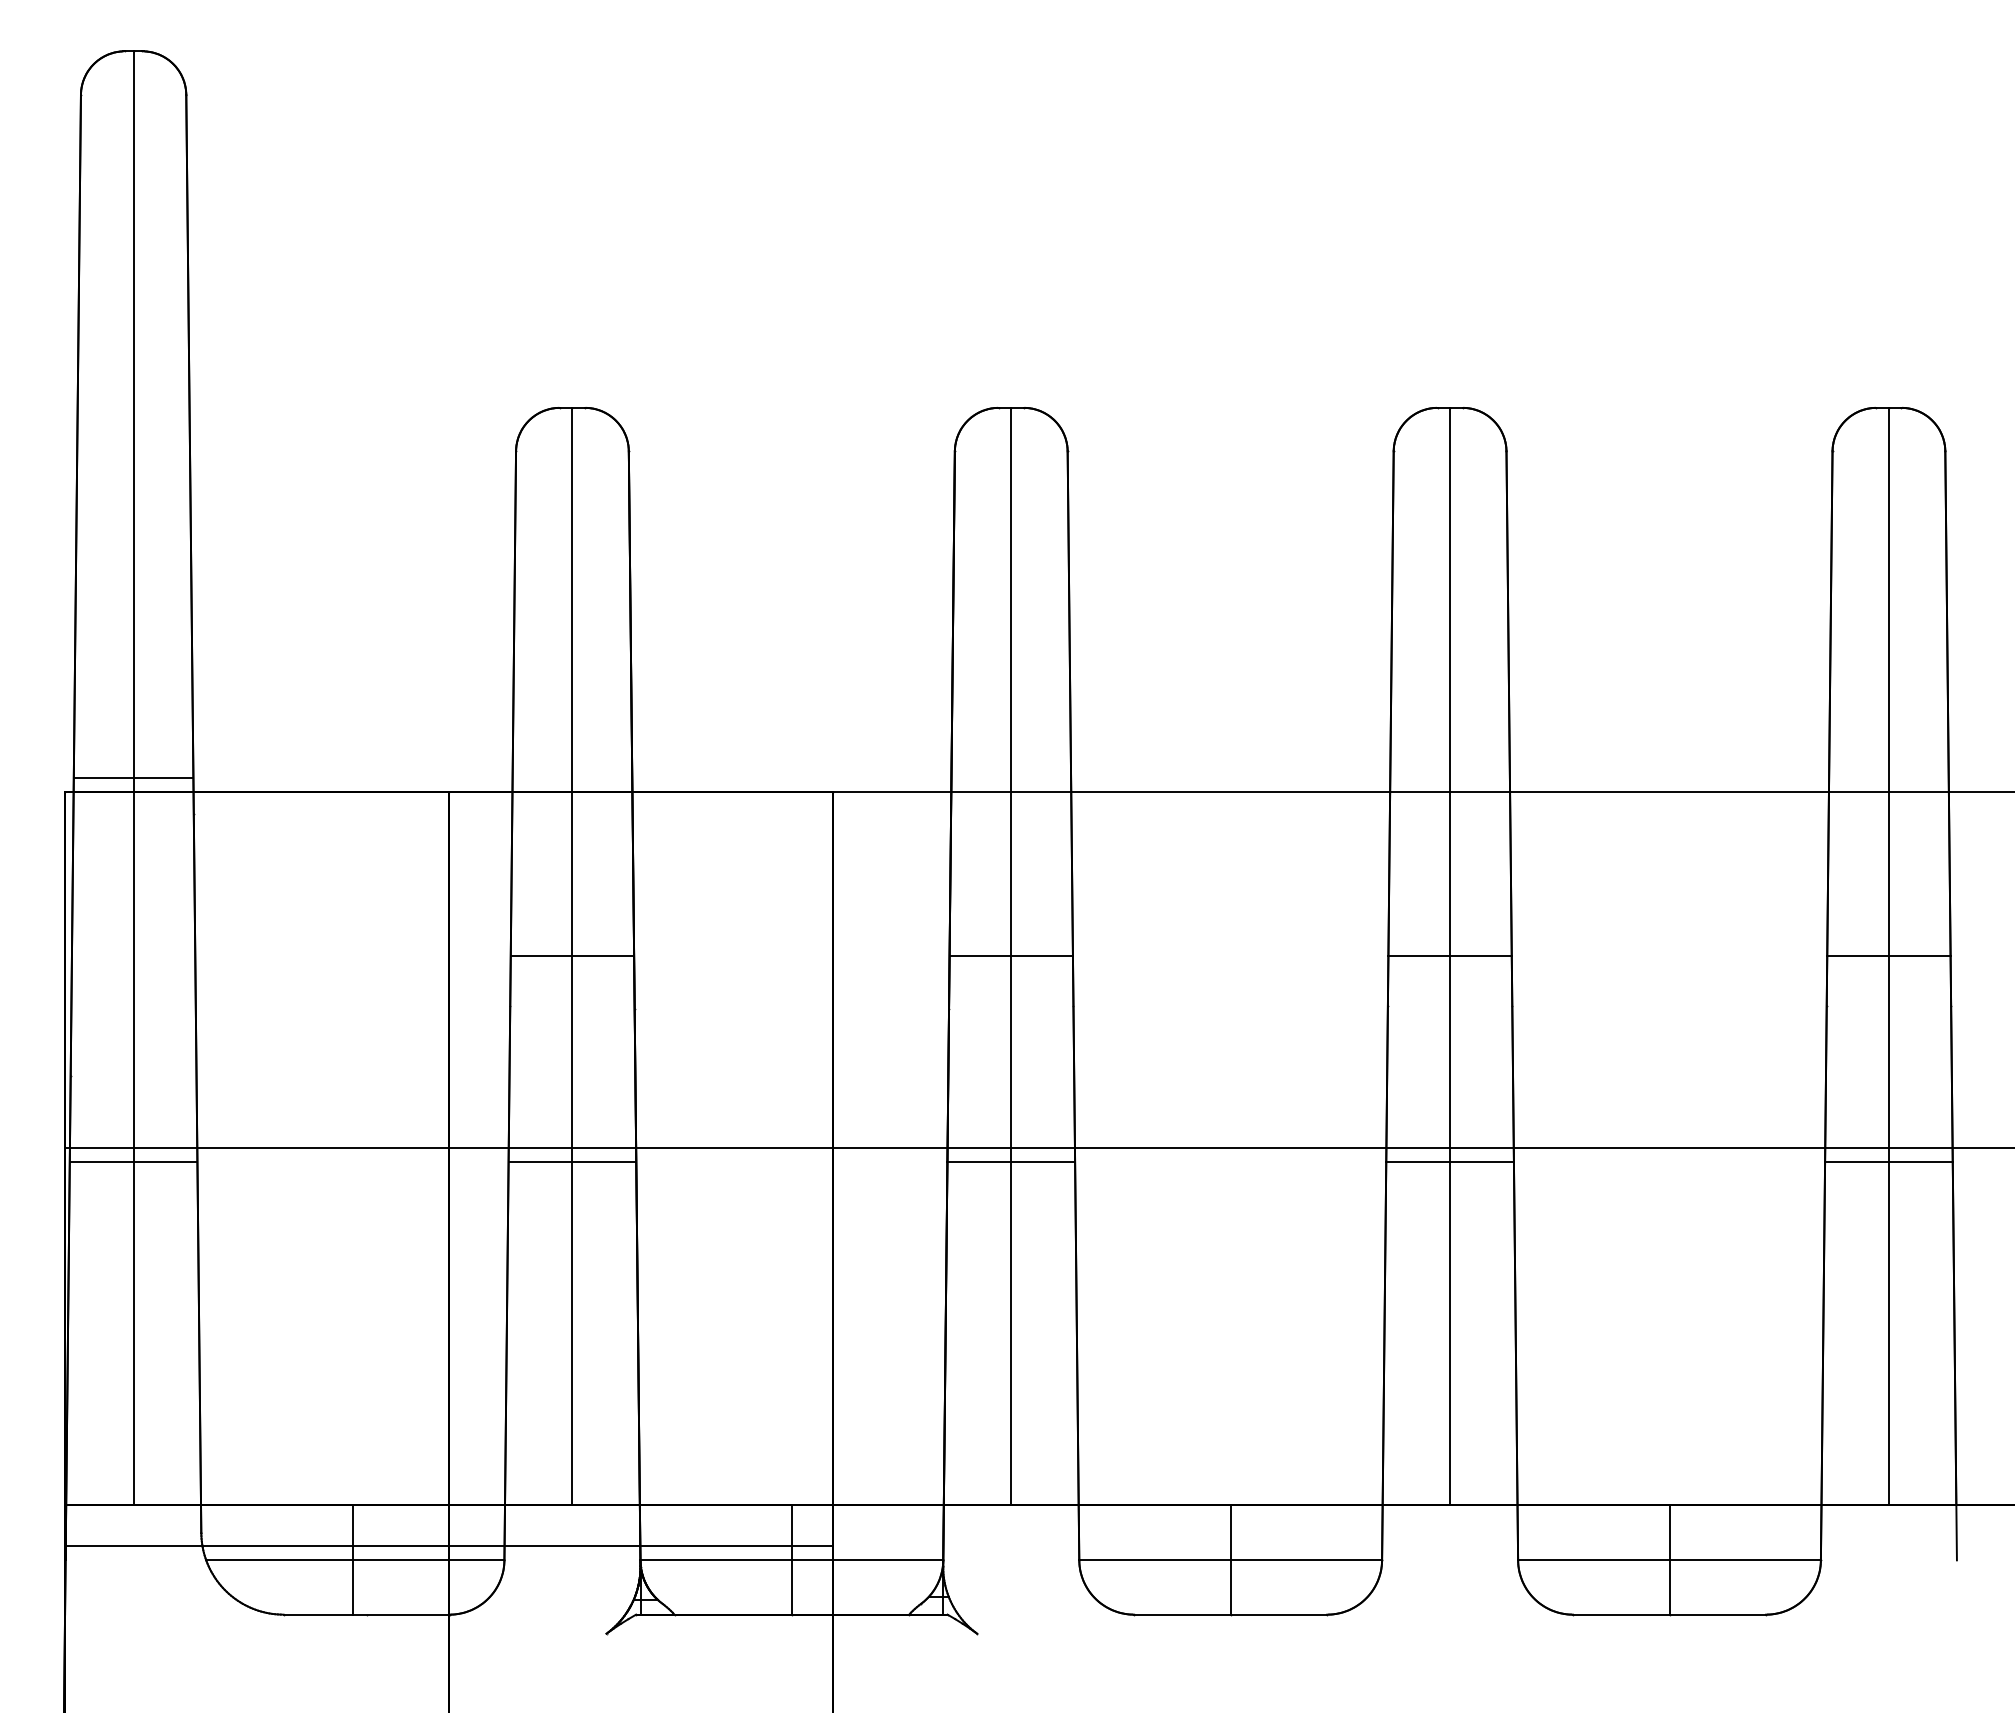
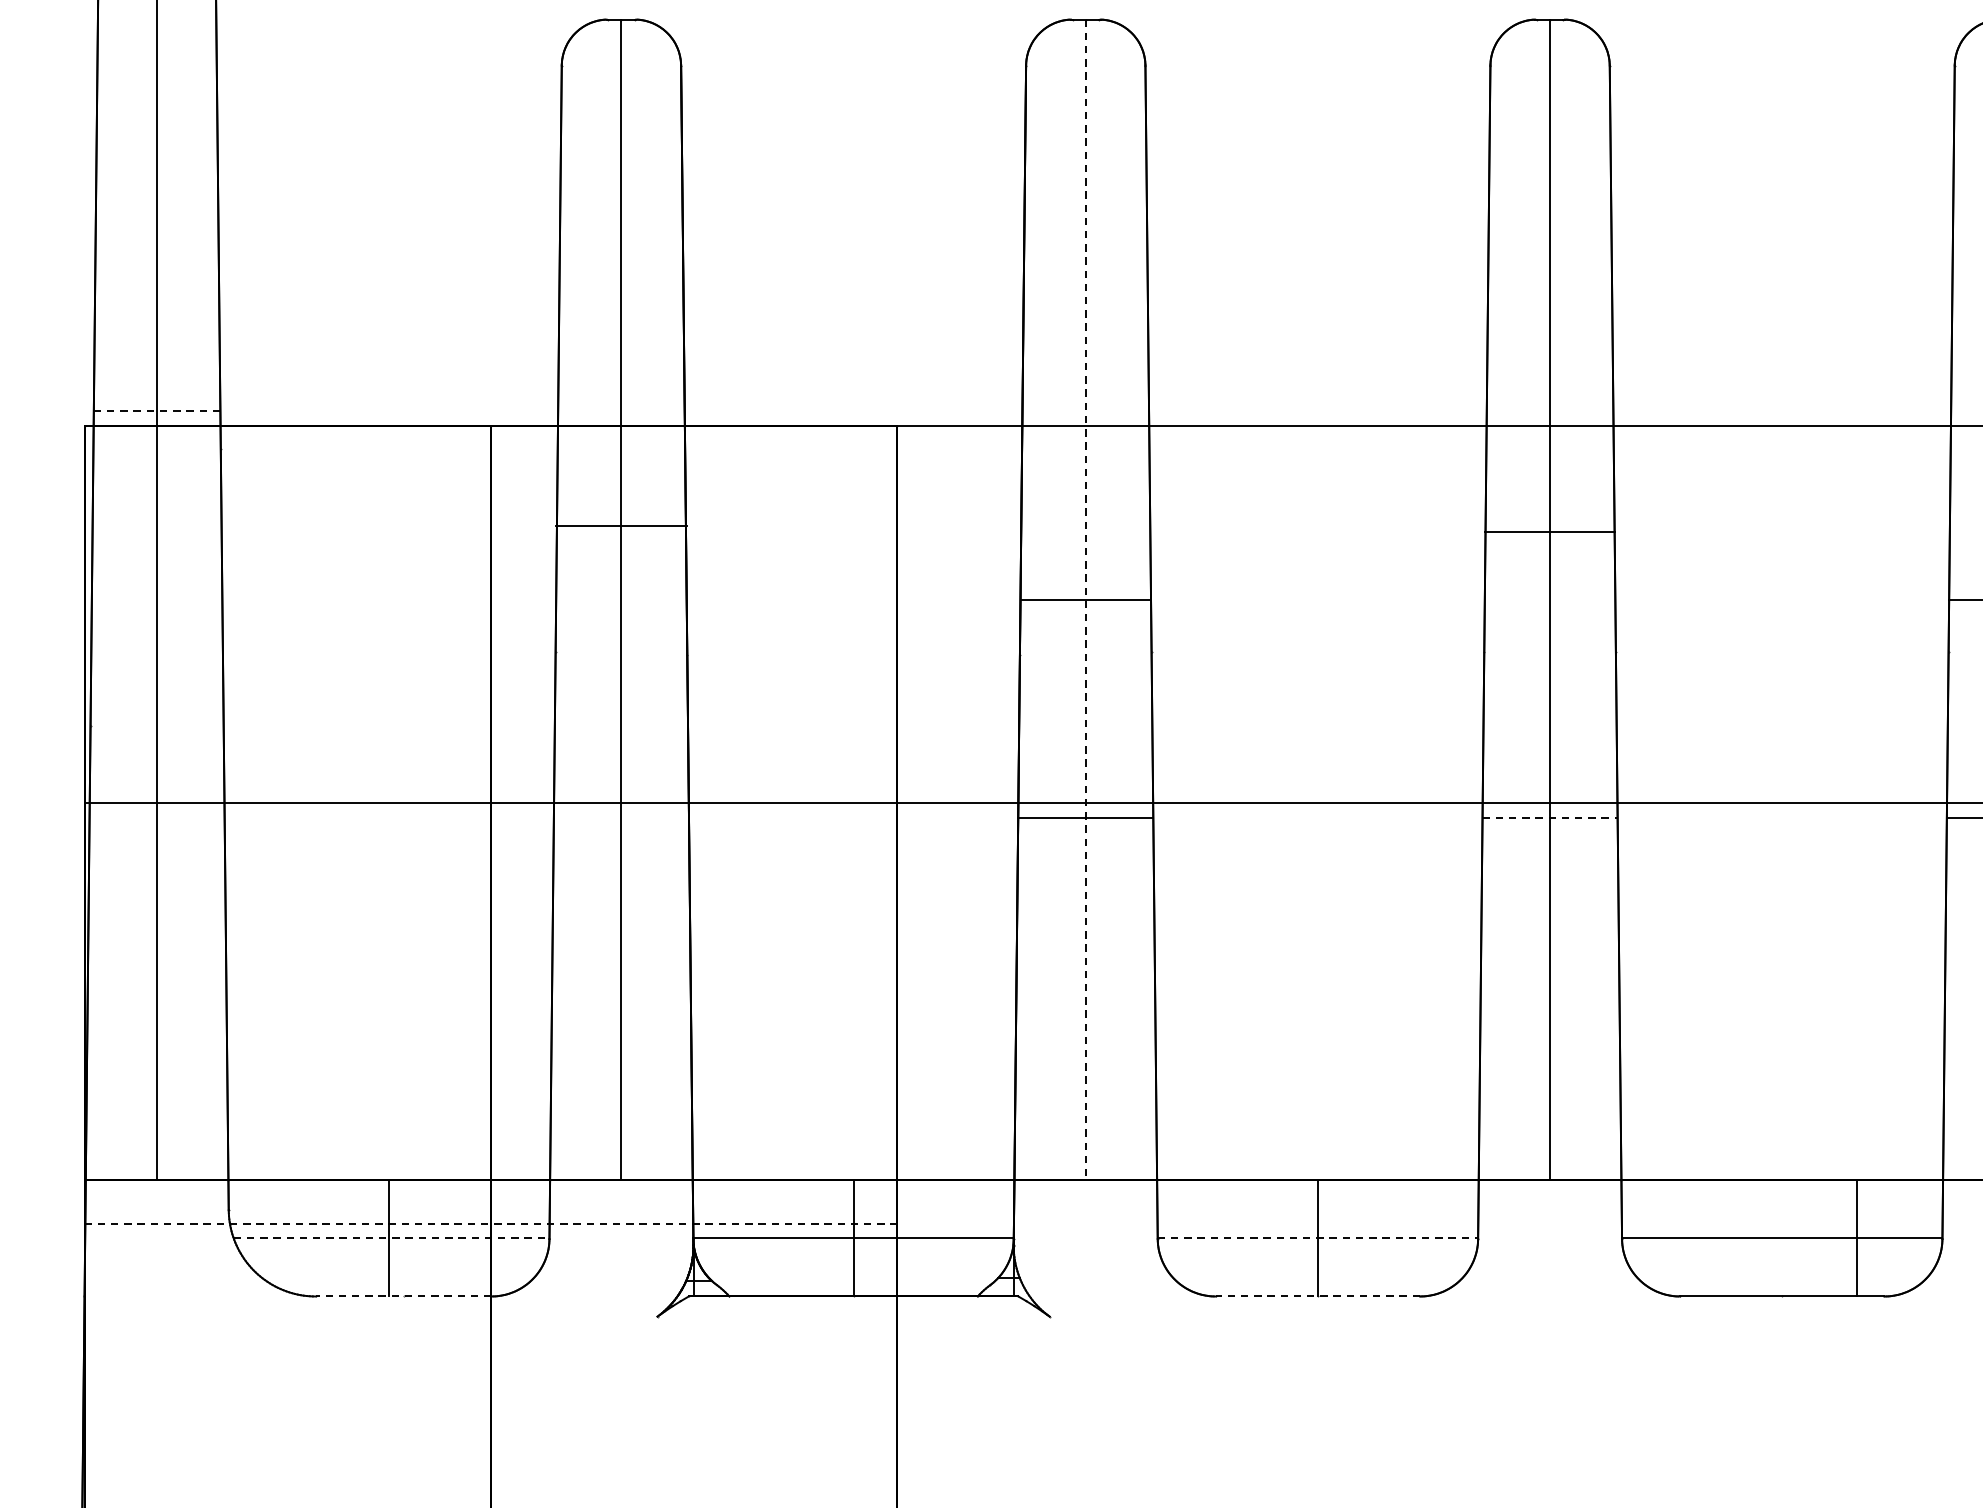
line: (133, 778) -> (156, 411), solid -> dashed
line: (572, 956) -> (621, 526), moved
line: (1011, 956) -> (1086, 600), solid -> dashed
line: (1449, 956) -> (1549, 532), moved
line: (133, 1162) -> (156, 818), removed
line: (572, 1162) -> (621, 818), removed
line: (1450, 1162) -> (1550, 818), solid -> dashed
line: (449, 1546) -> (491, 1224), solid -> dashed
line: (355, 1559) -> (391, 1238), solid -> dashed
line: (1231, 1559) -> (1318, 1238), solid -> dashed
line: (1669, 1559) -> (1857, 1238), moved
line: (366, 1614) -> (403, 1296), solid -> dashed
line: (1230, 1614) -> (1317, 1296), solid -> dashed

